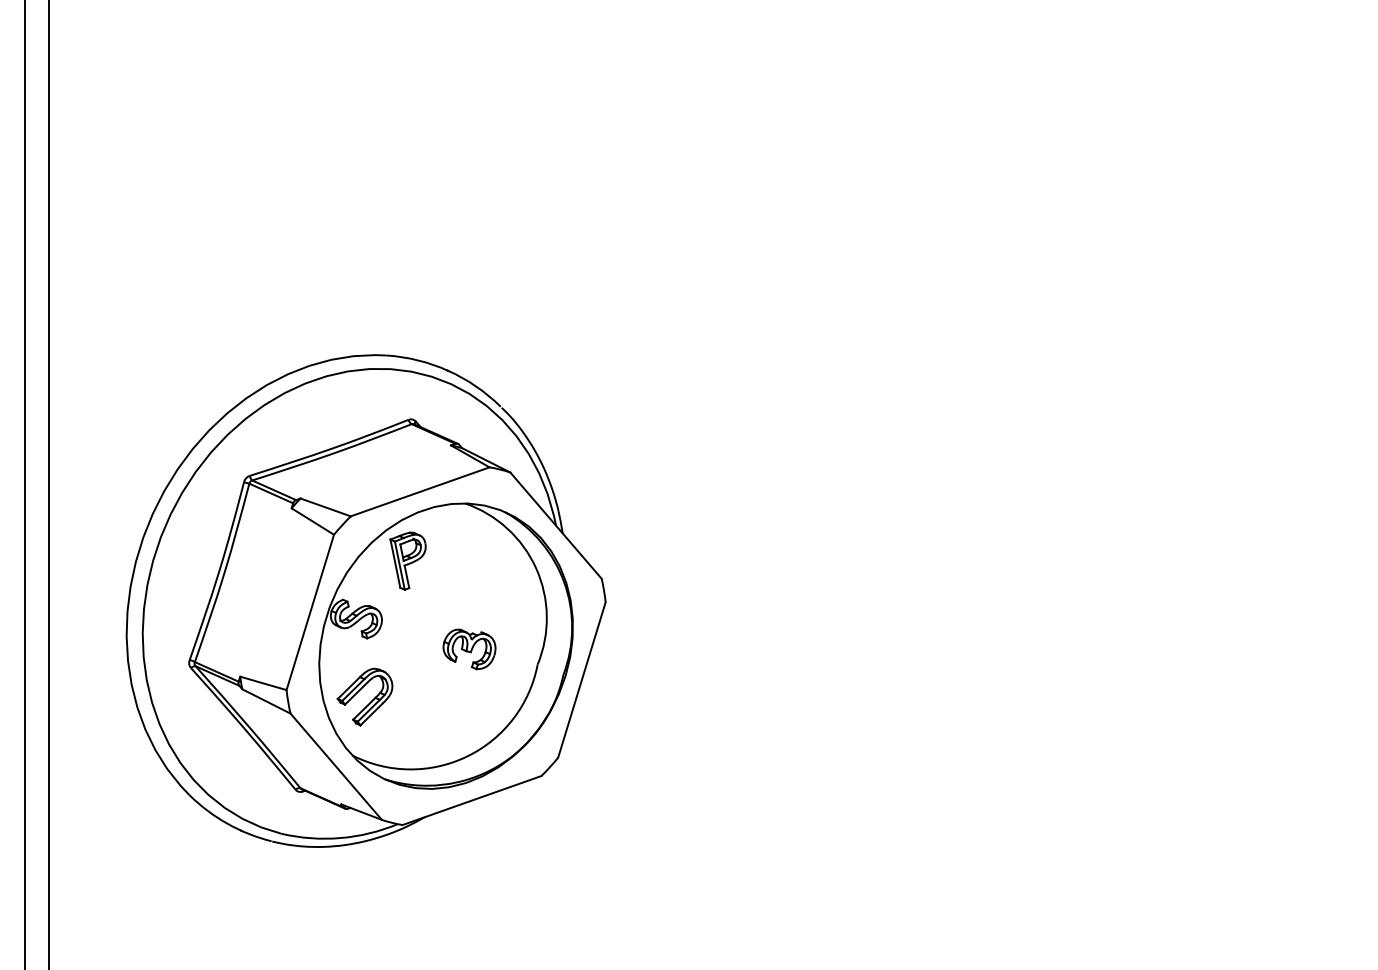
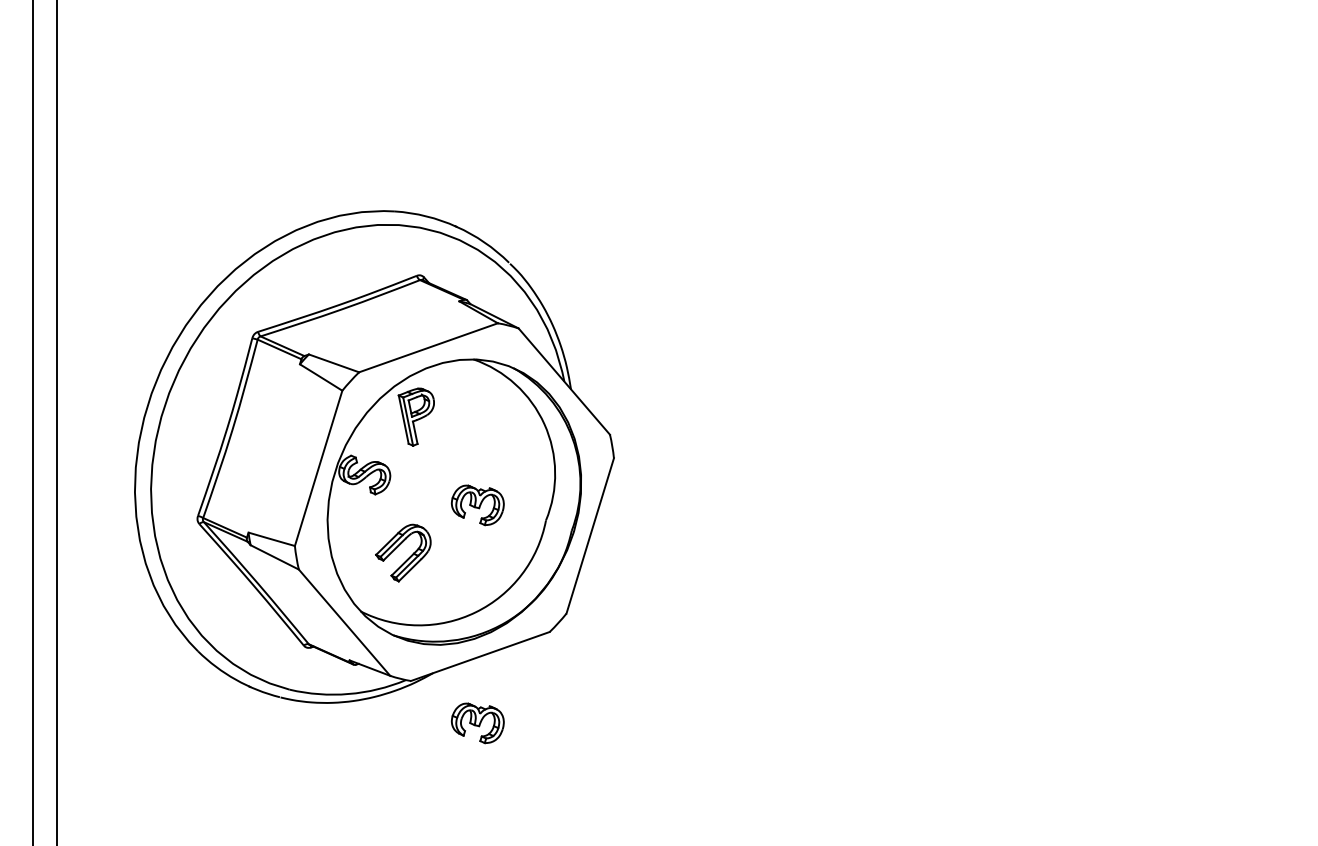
part: (359, 691) -> (397, 547), moved
part: (469, 867) -> (477, 723), added

